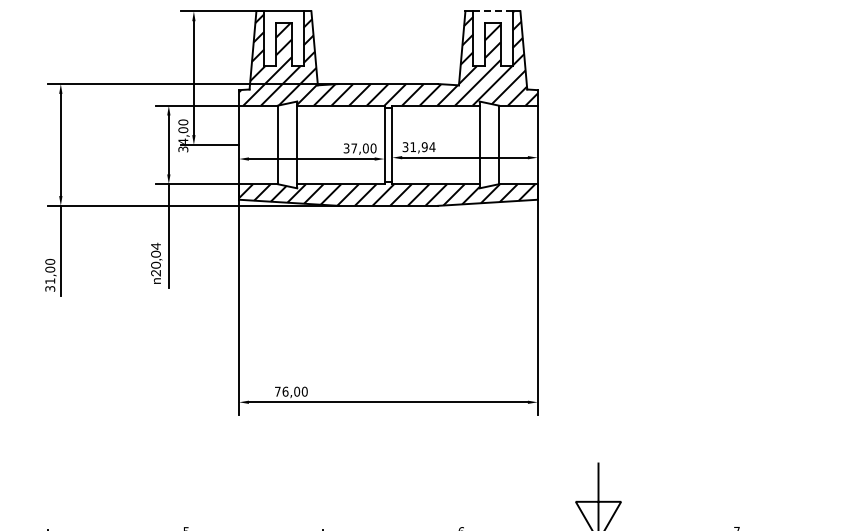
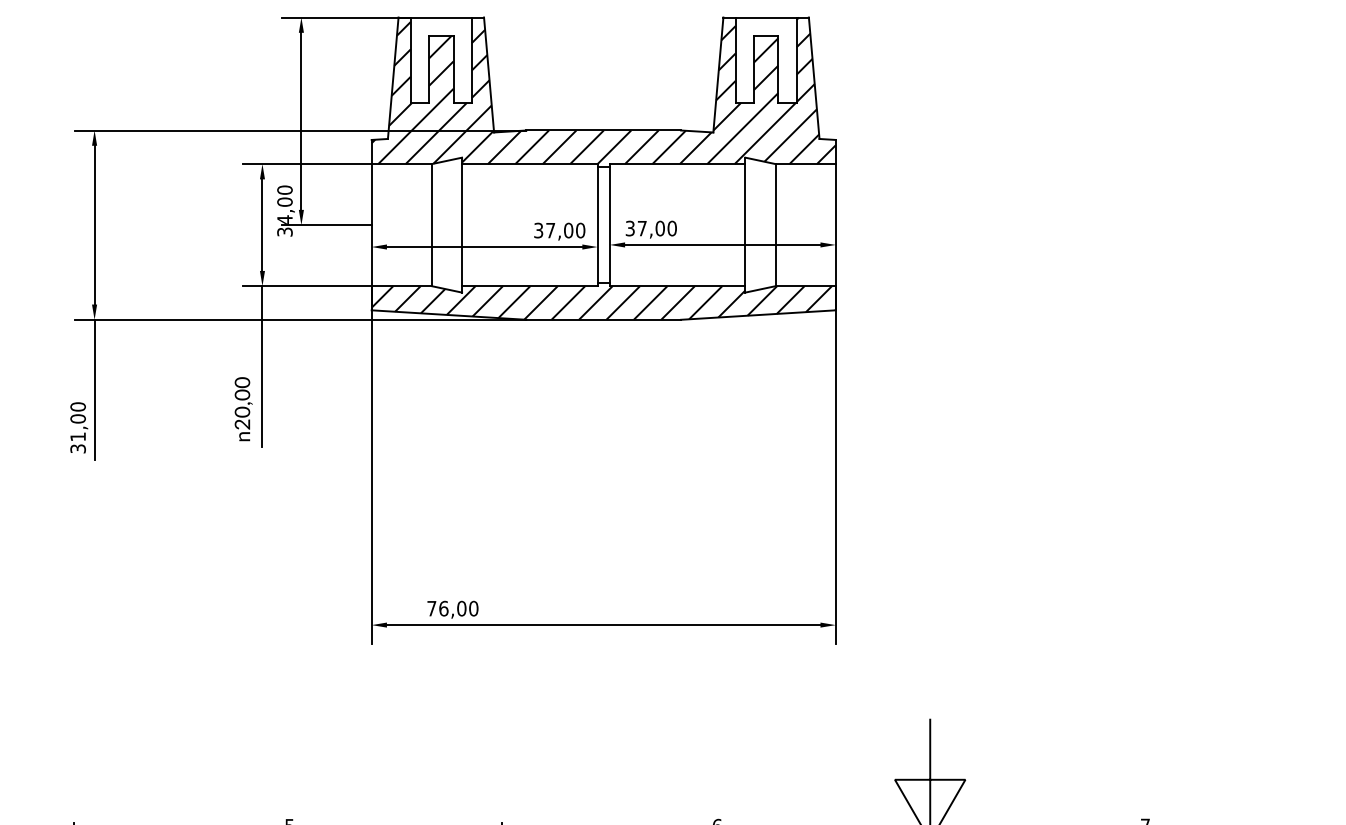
line: (492, 11) -> (765, 17), dashed -> solid
text: (422, 147) -> (656, 229), 31,94 -> 37,00
text: (155, 245) -> (241, 381), 20,04 -> 20,00

